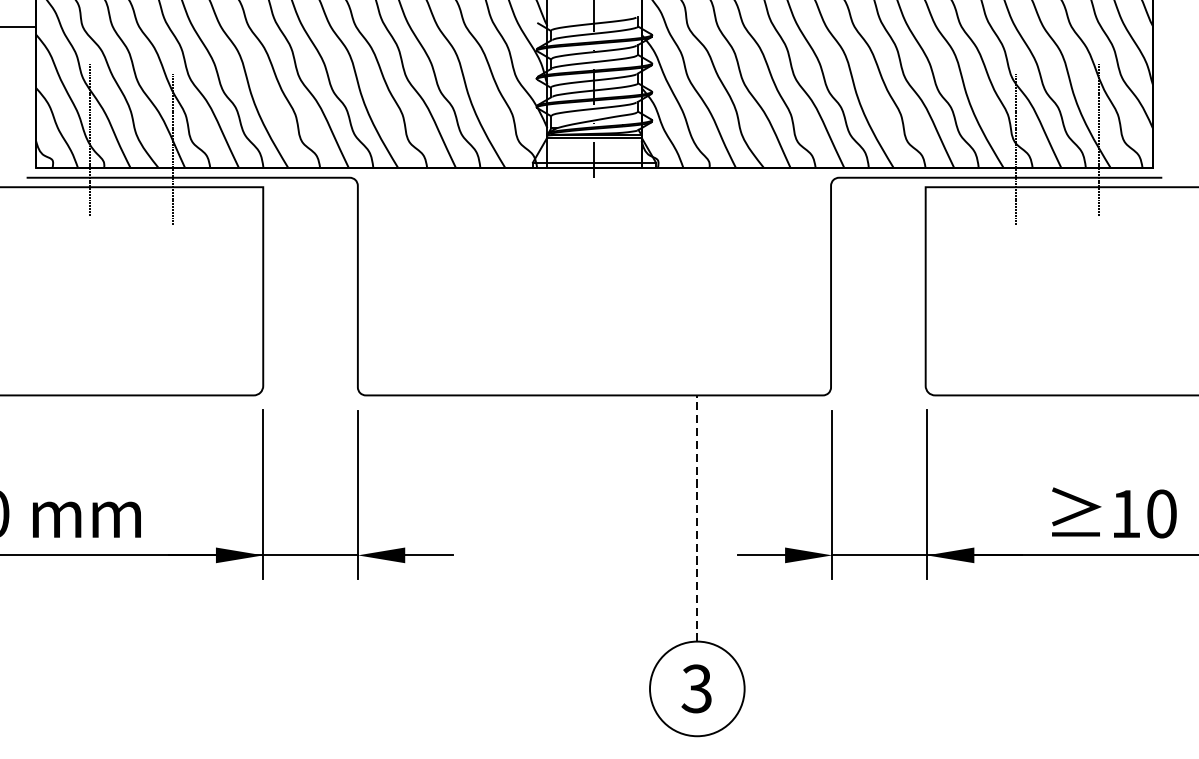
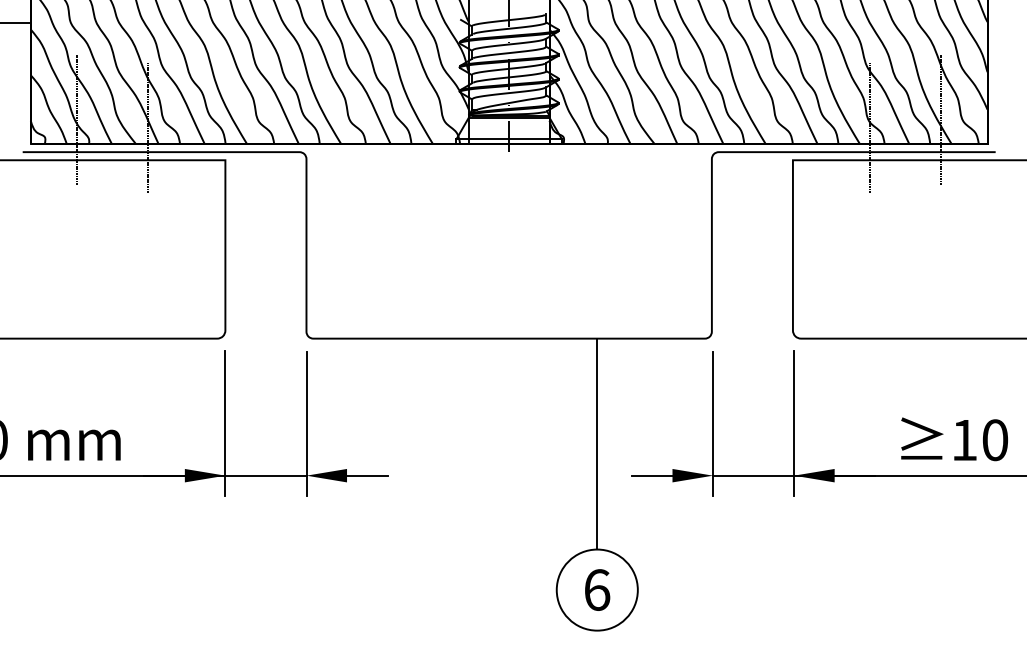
line: (697, 516) -> (597, 442), dashed -> solid
text: (696, 688) -> (596, 589), 3 -> 6

